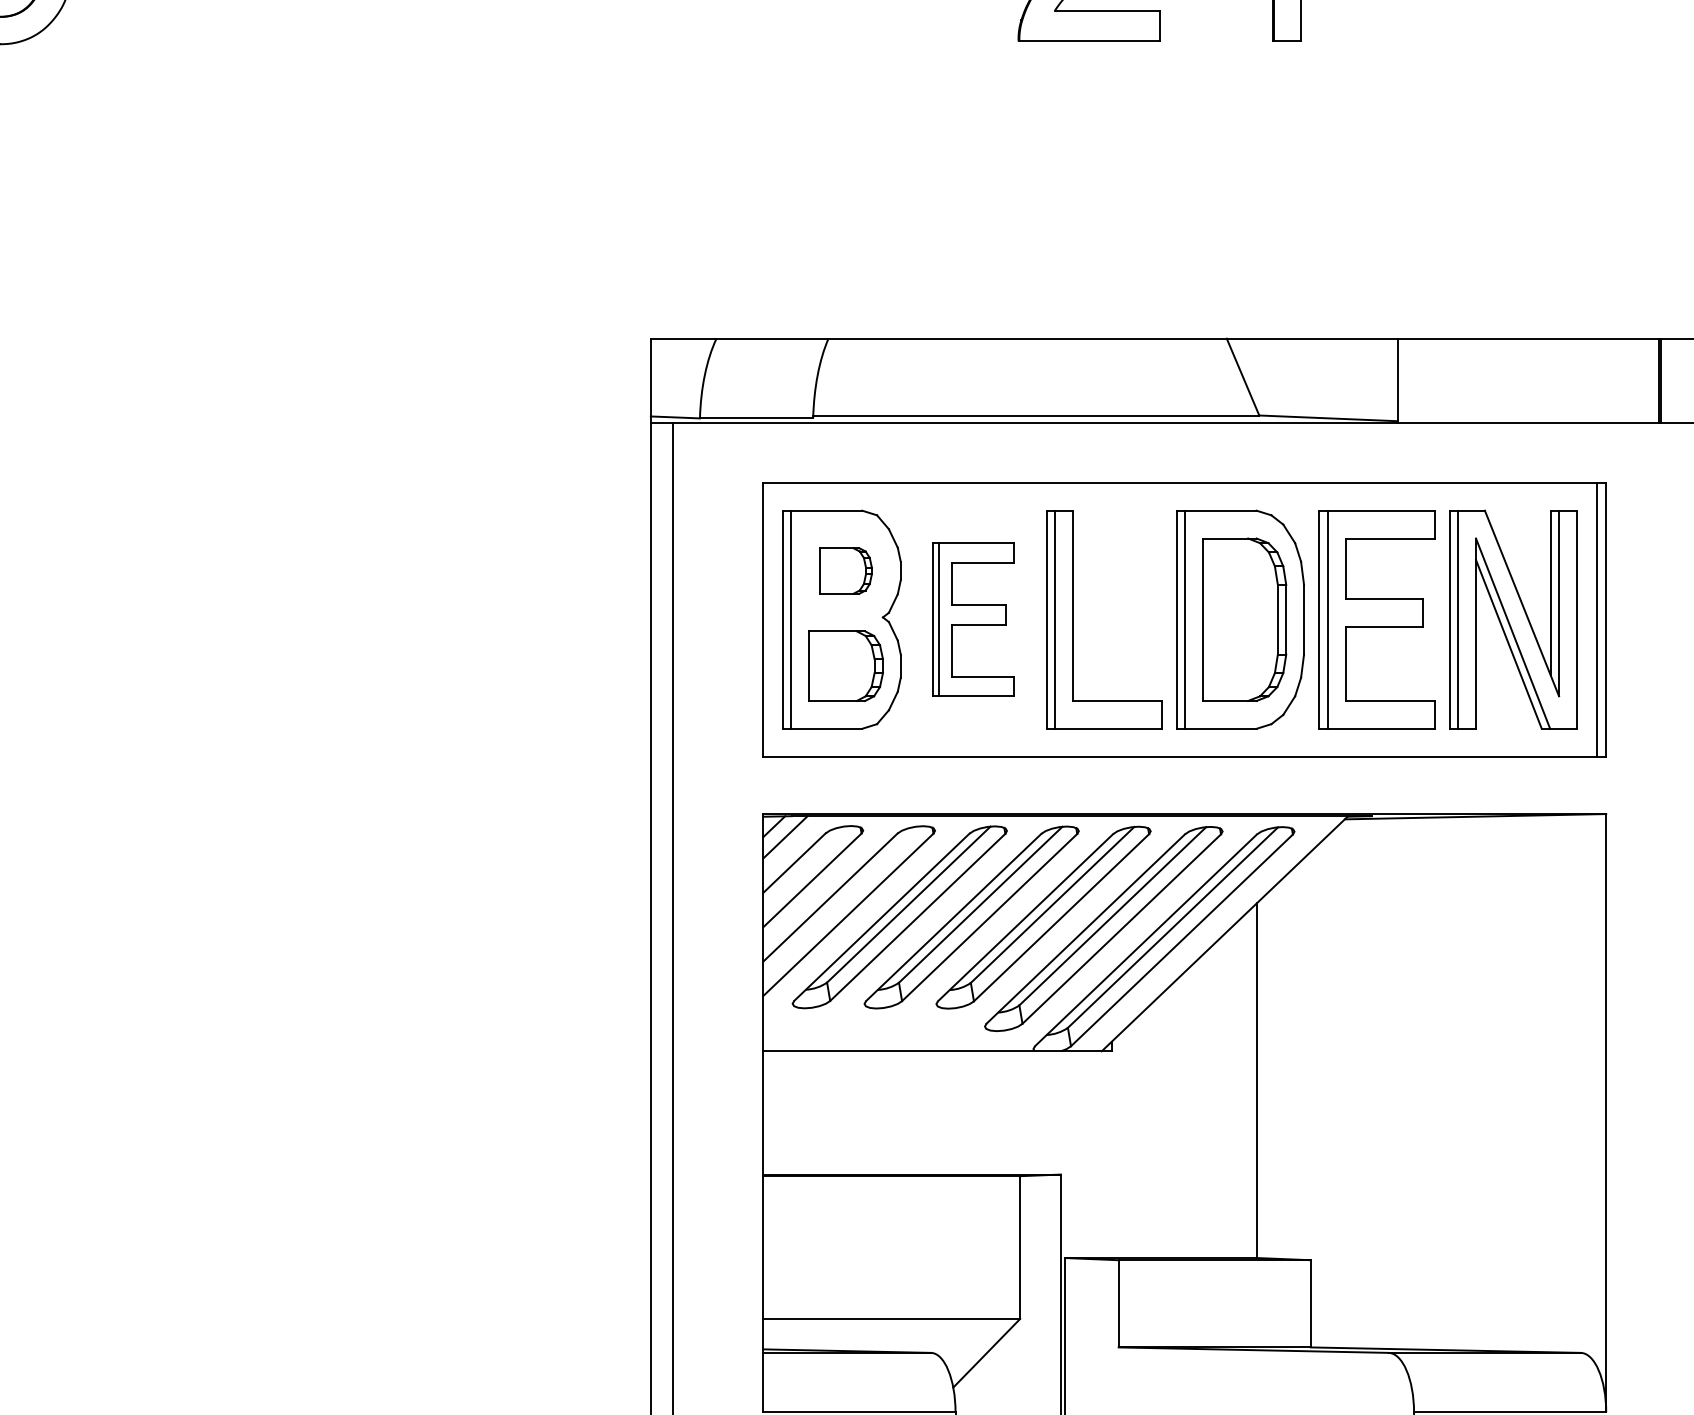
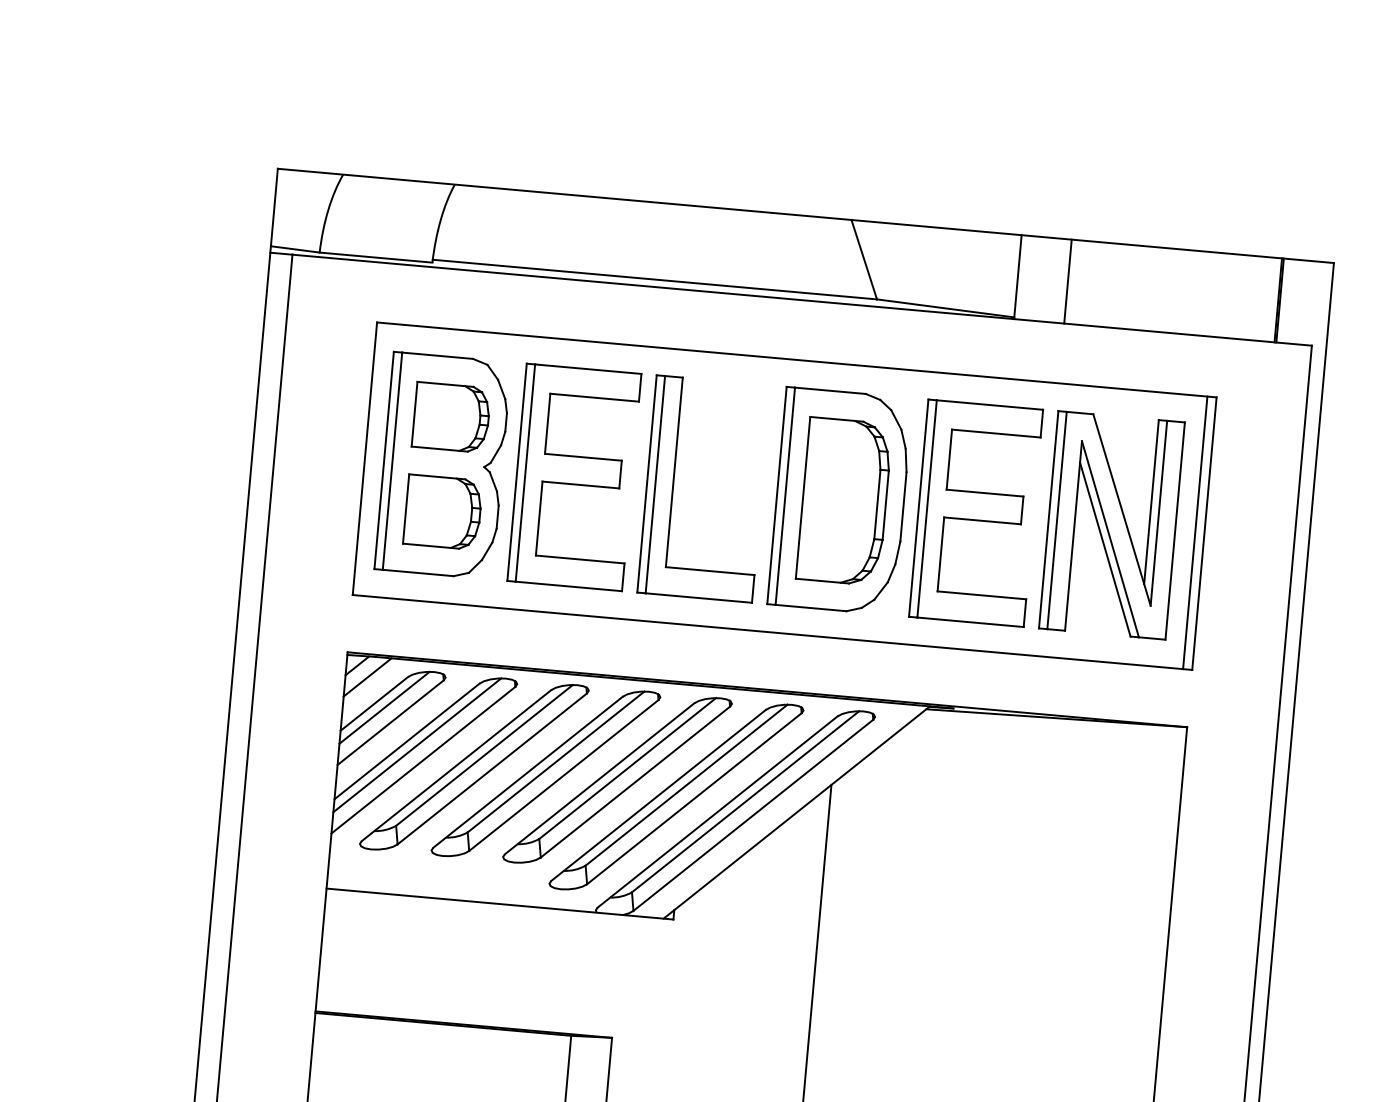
line: (1447, 380) -> (1067, 281), added
part: (845, 570) -> (451, 417), size x1.43
part: (973, 619) -> (574, 477), size x1.43
line: (804, 865) -> (384, 707), added
line: (840, 900) -> (416, 745), added

